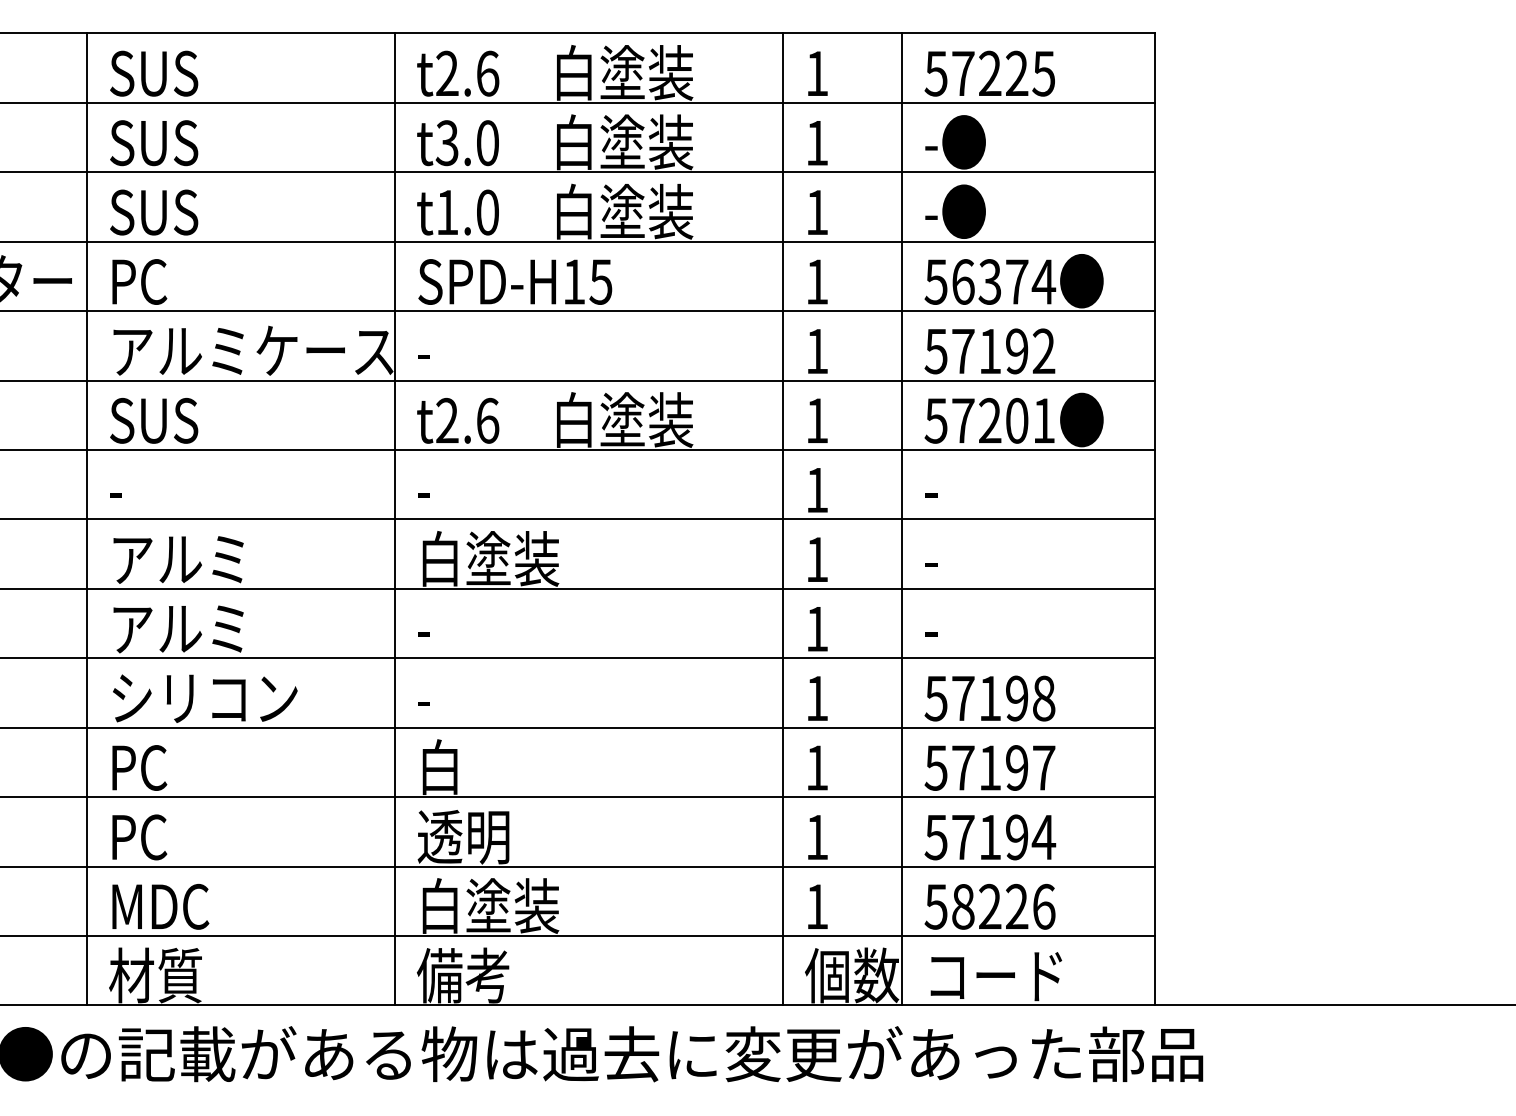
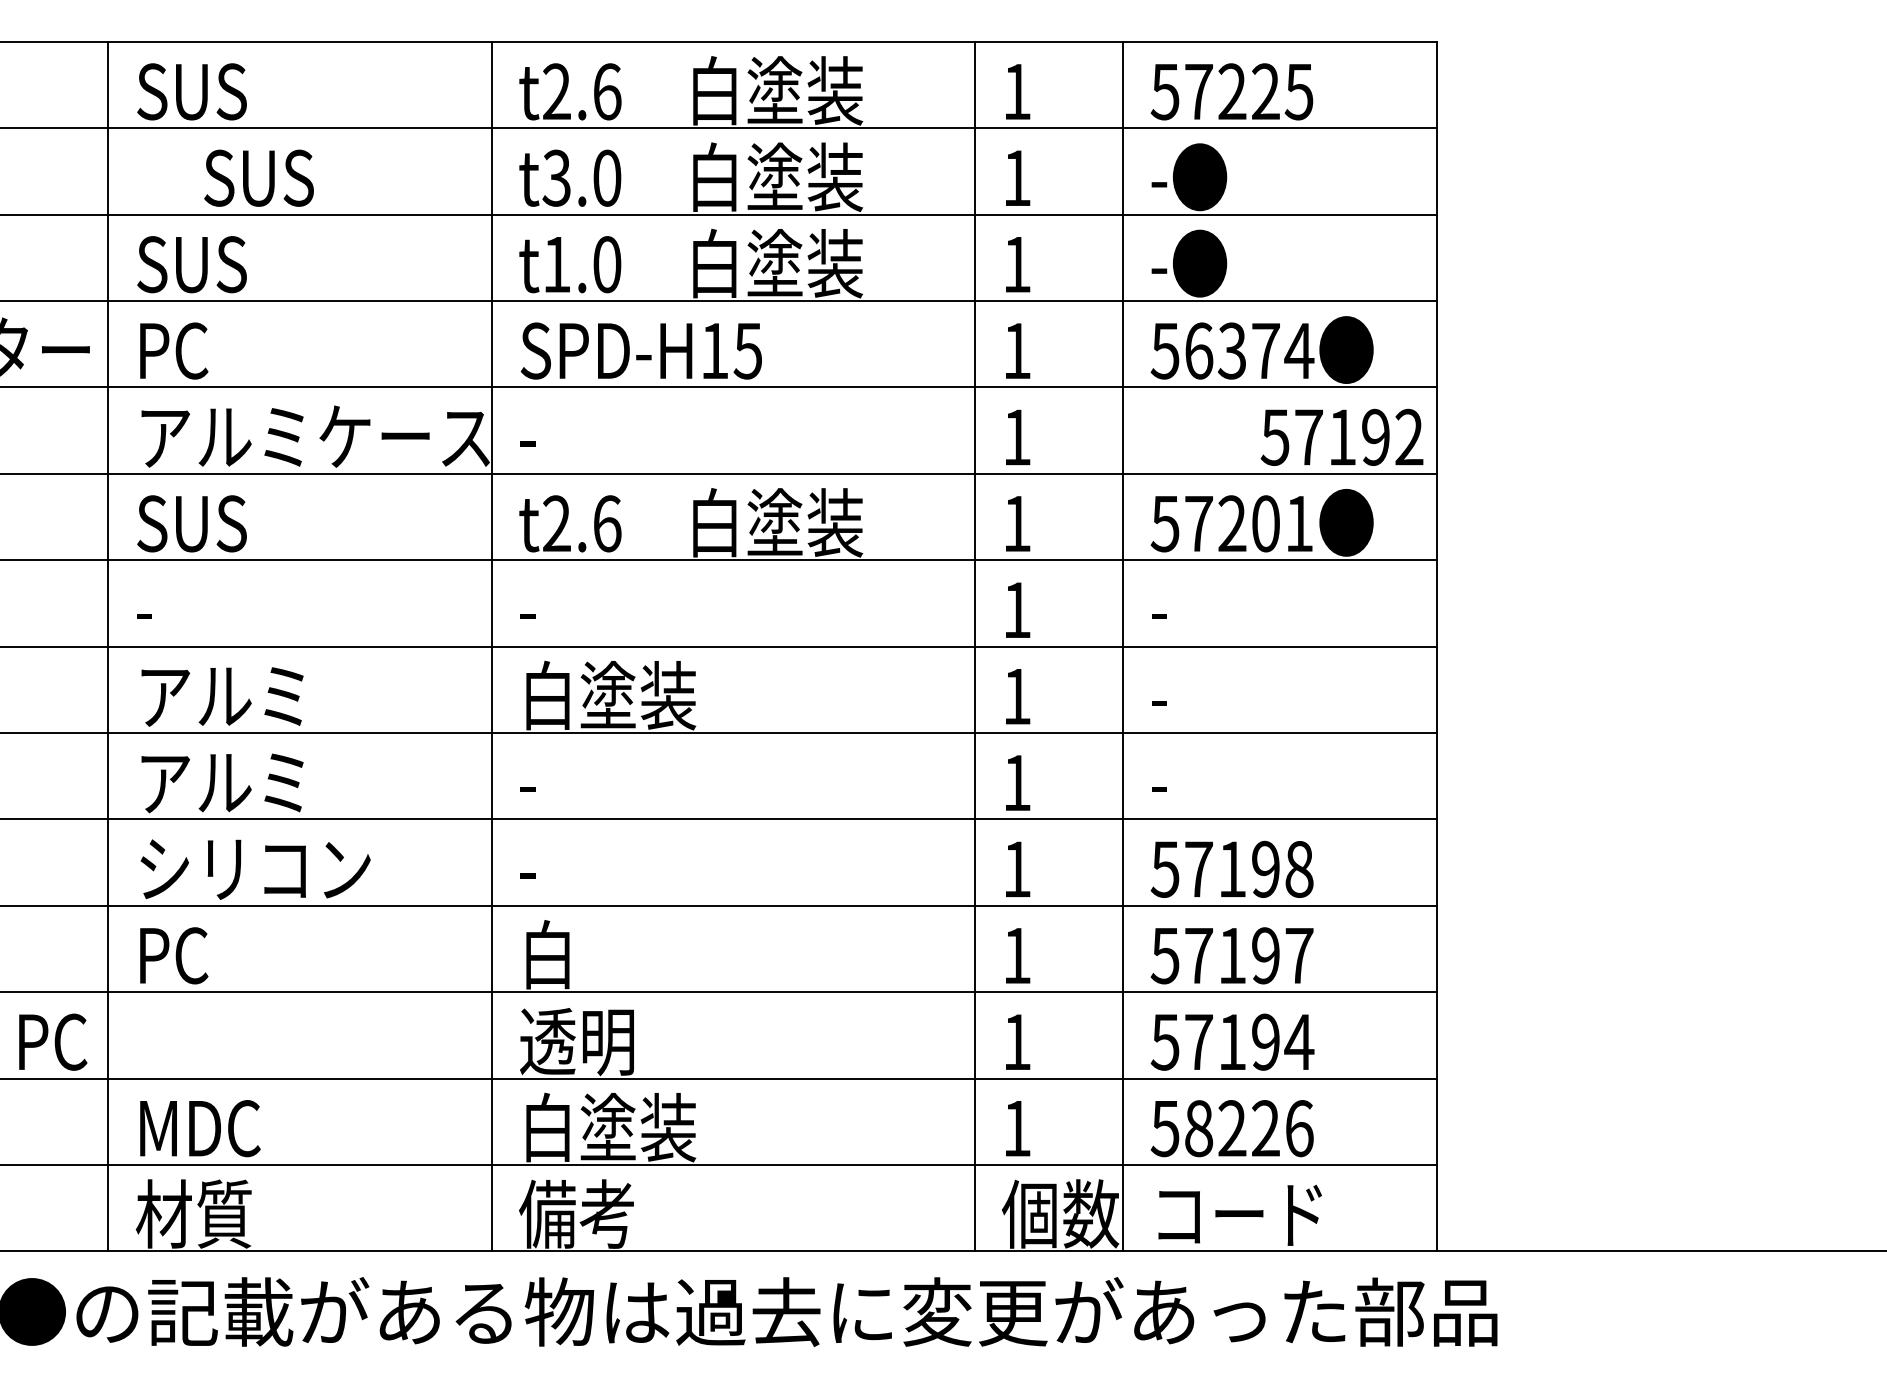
text: (153, 142) -> (258, 177), moved
text: (989, 350) -> (1341, 436), moved
text: (140, 836) -> (53, 1041), moved

